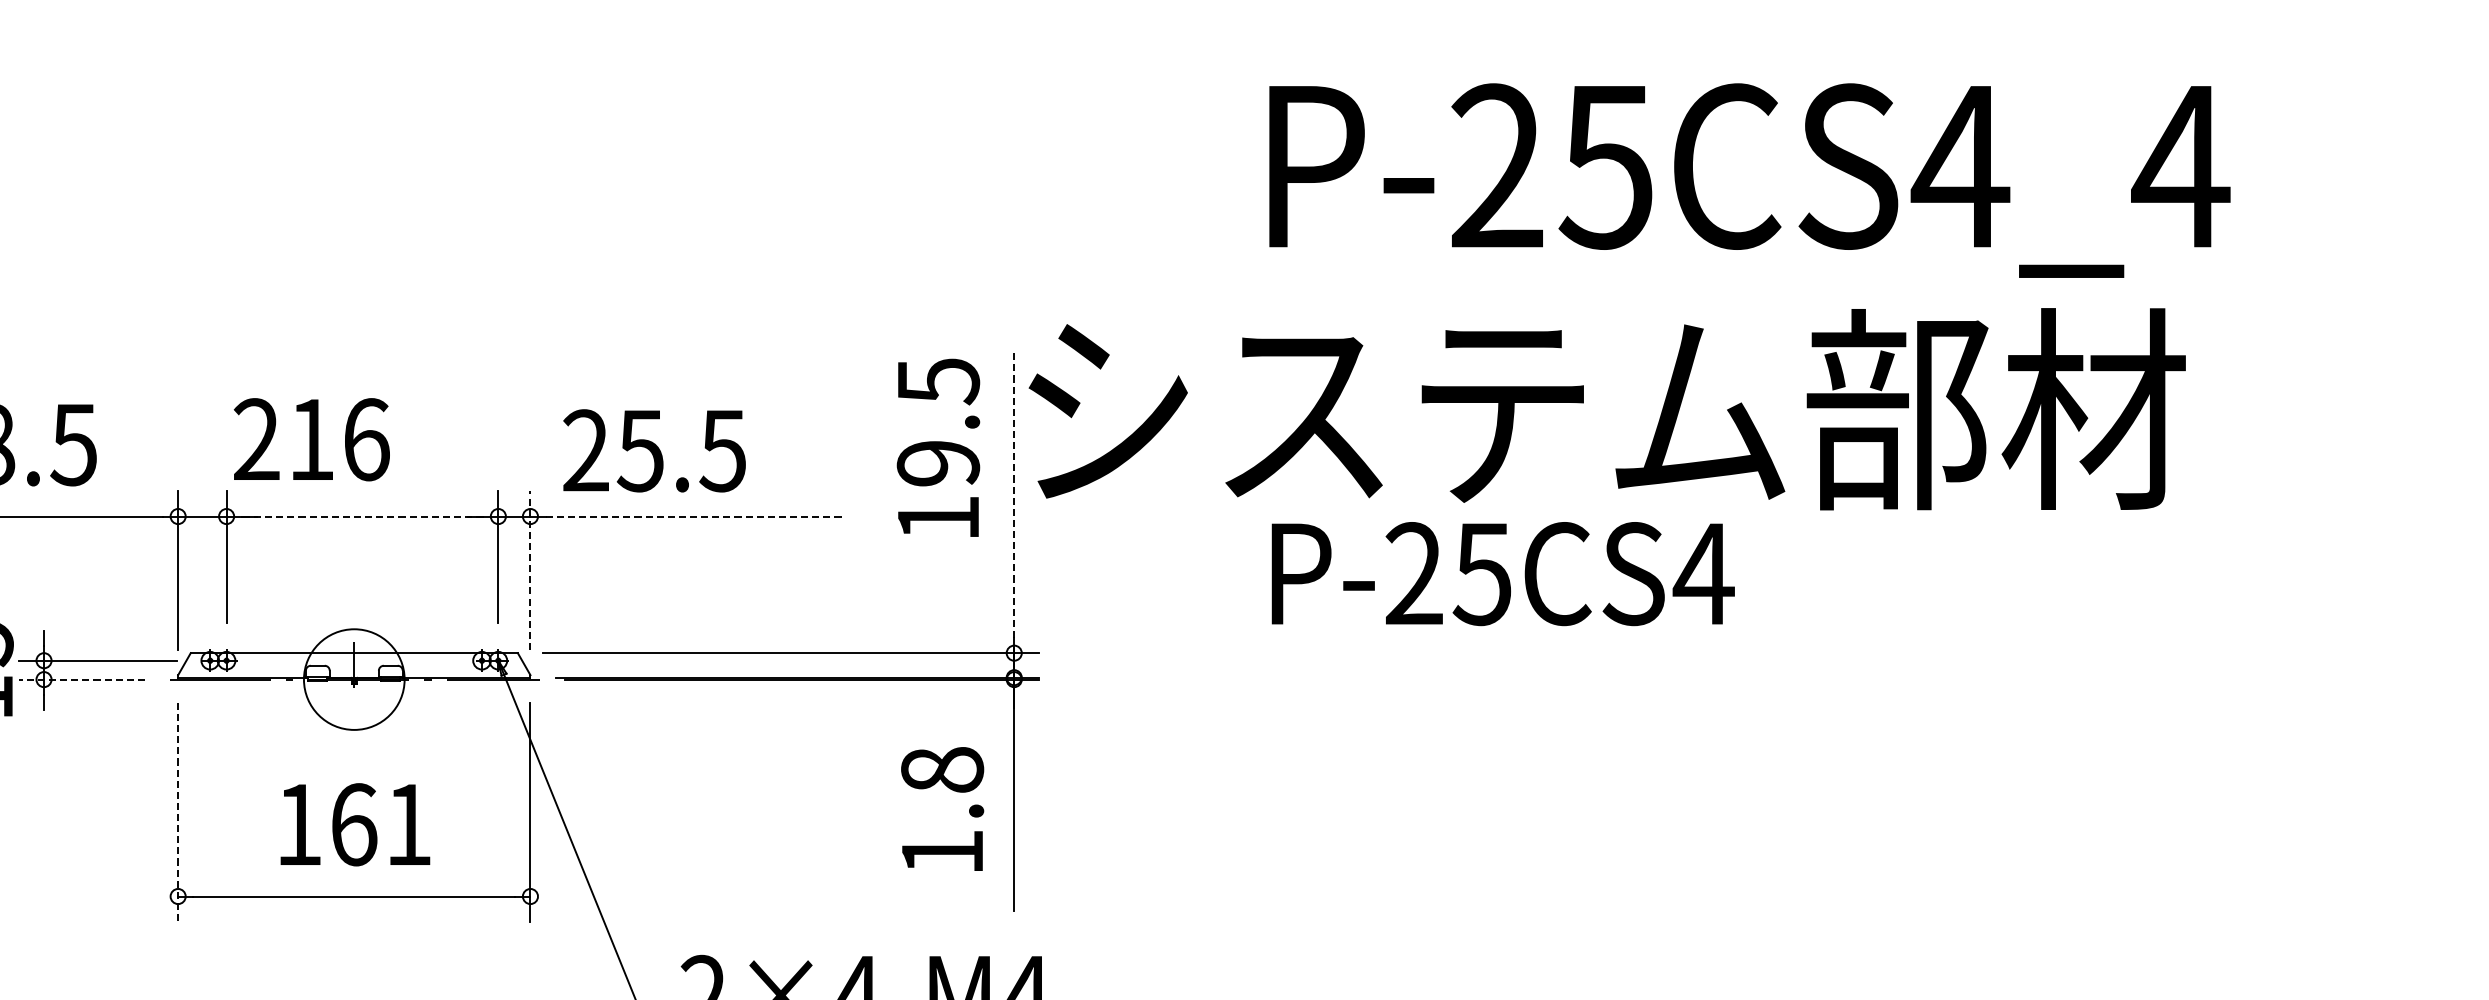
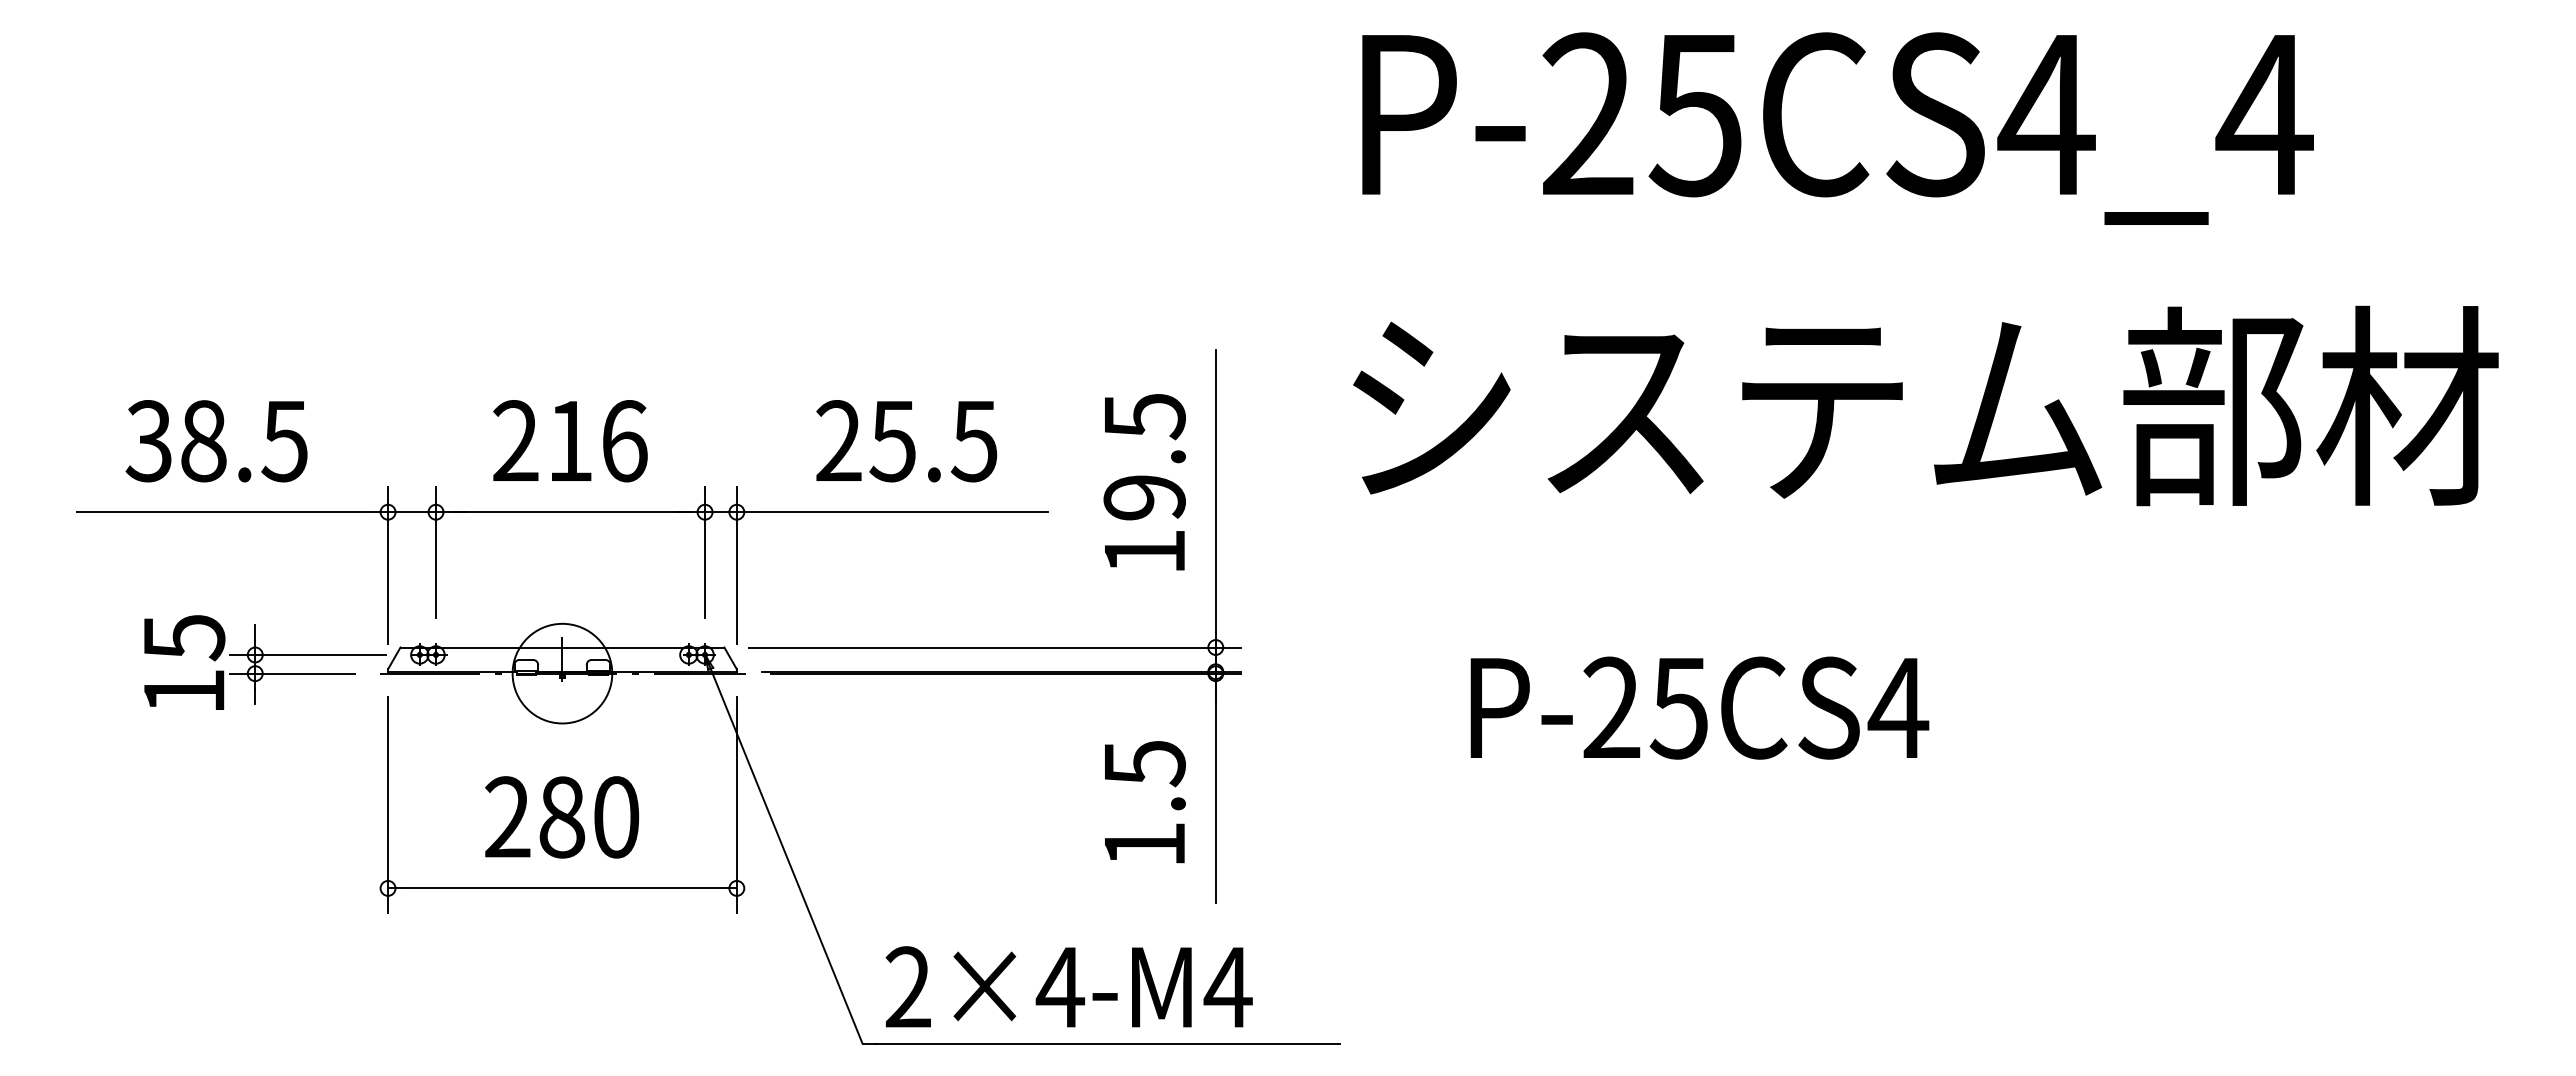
text: (1749, 180) -> (1837, 128), moved
text: (1606, 408) -> (1925, 405), moved
text: (311, 440) -> (570, 441), moved
text: (938, 448) -> (1144, 482), moved
text: (654, 451) -> (906, 441), moved
line: (1013, 494) -> (1215, 490), dashed -> solid
line: (362, 516) -> (570, 512), dashed -> solid
line: (694, 516) -> (899, 512), dashed -> solid
line: (530, 570) -> (736, 565), dashed -> solid
text: (1502, 573) -> (1699, 707), moved
line: (81, 679) -> (292, 673), dashed -> solid
text: (942, 770) -> (1144, 763), 1.8 -> 1.5
line: (178, 812) -> (388, 805), dashed -> solid
text: (354, 824) -> (562, 817), 161 -> 280

